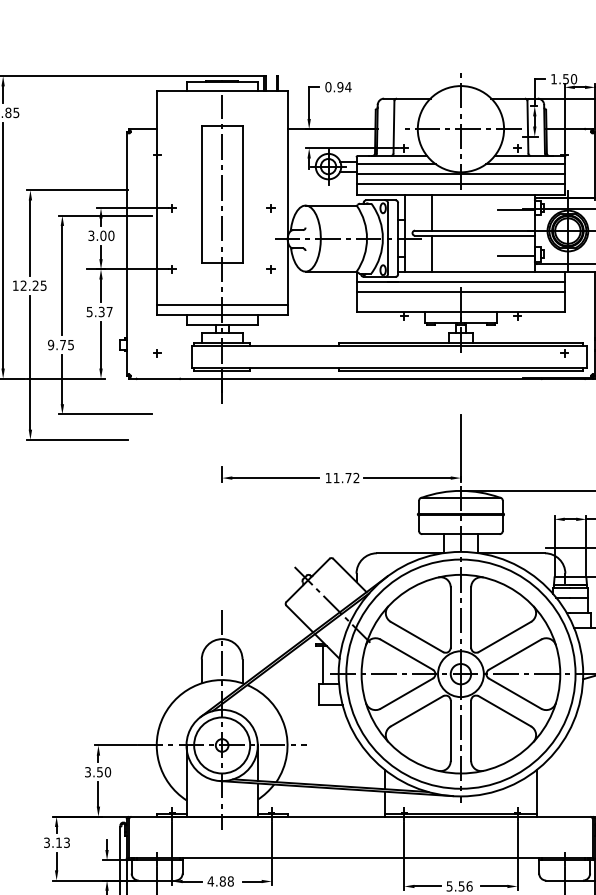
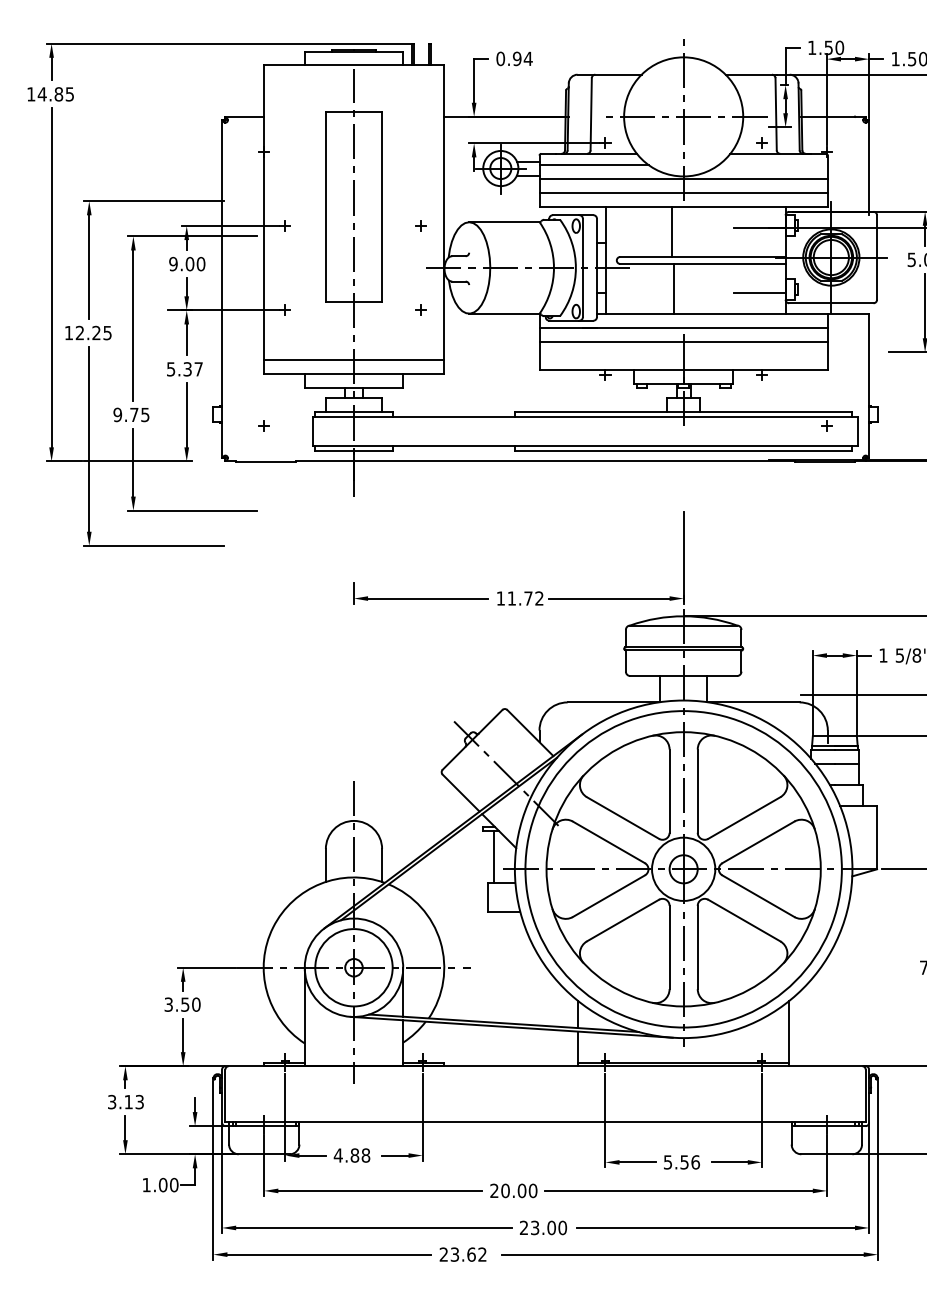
line: (525, 164) -> (772, 165), removed
line: (432, 212) -> (672, 231), moved
text: (91, 236) -> (173, 264), 3.00 -> 9.00
line: (432, 253) -> (674, 288), moved

